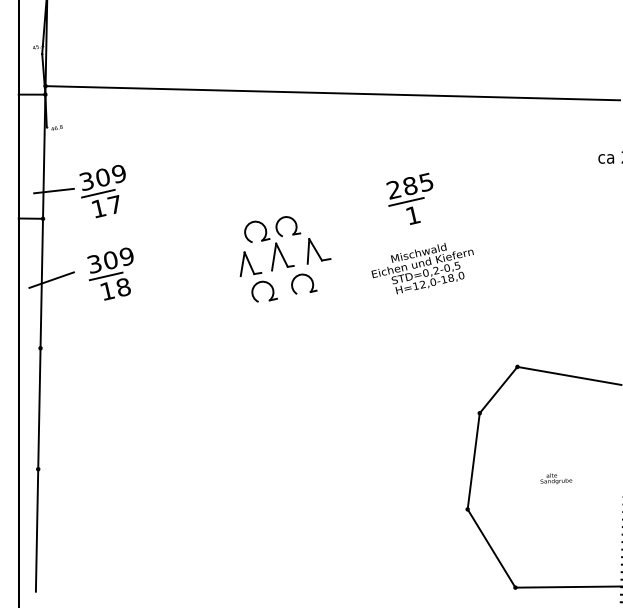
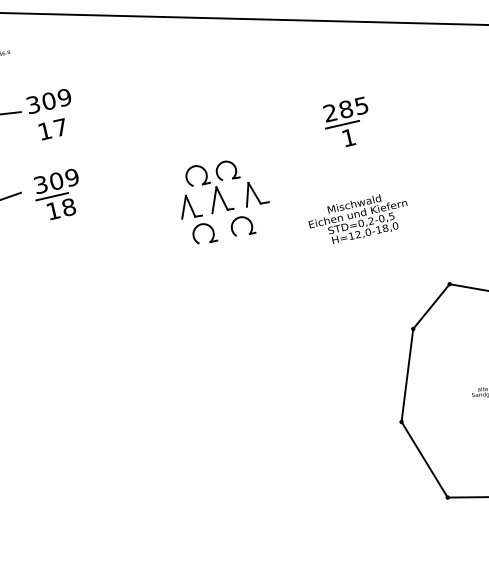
line: (98, 193) -> (44, 116), removed
part: (285, 259) -> (225, 202), moved
text: (422, 268) -> (357, 219), moved

